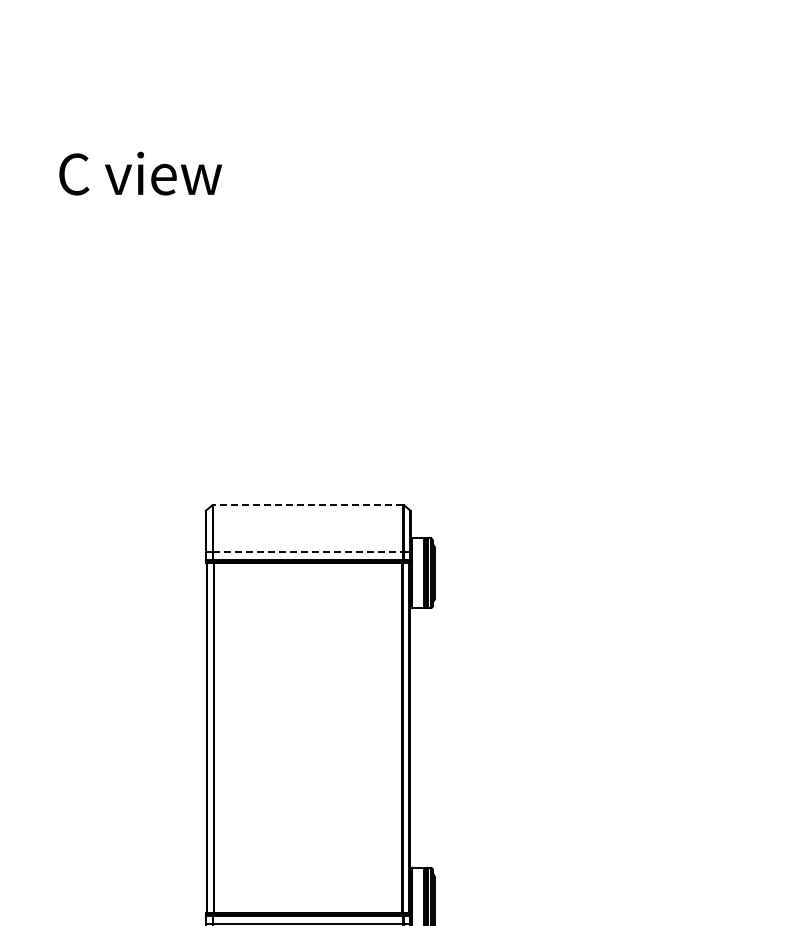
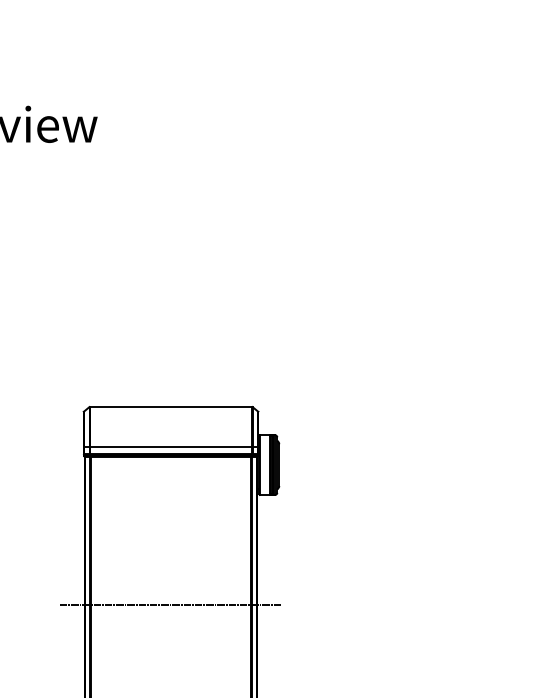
line: (307, 505) -> (170, 407), dashed -> solid
line: (308, 551) -> (171, 446), dashed -> solid
line: (307, 737) -> (170, 605), added

